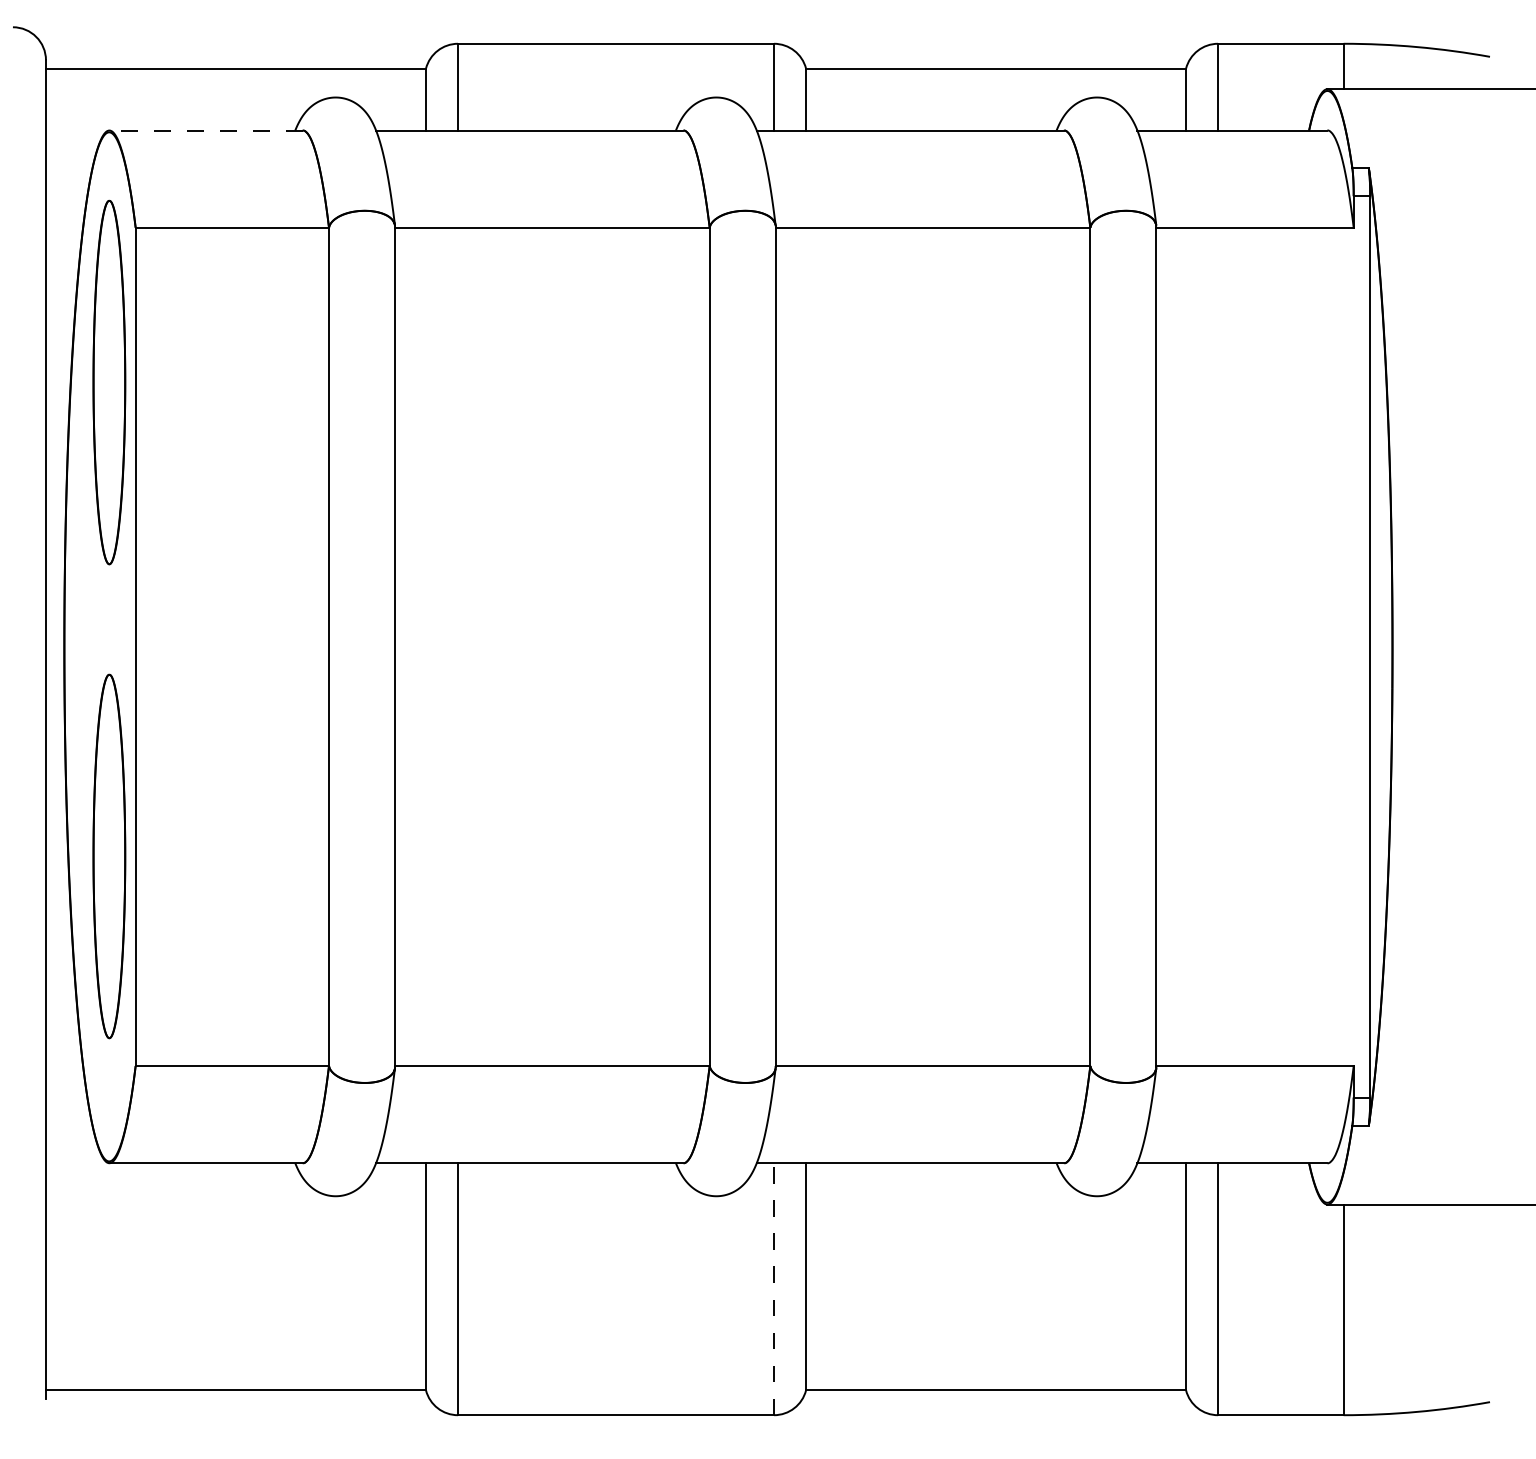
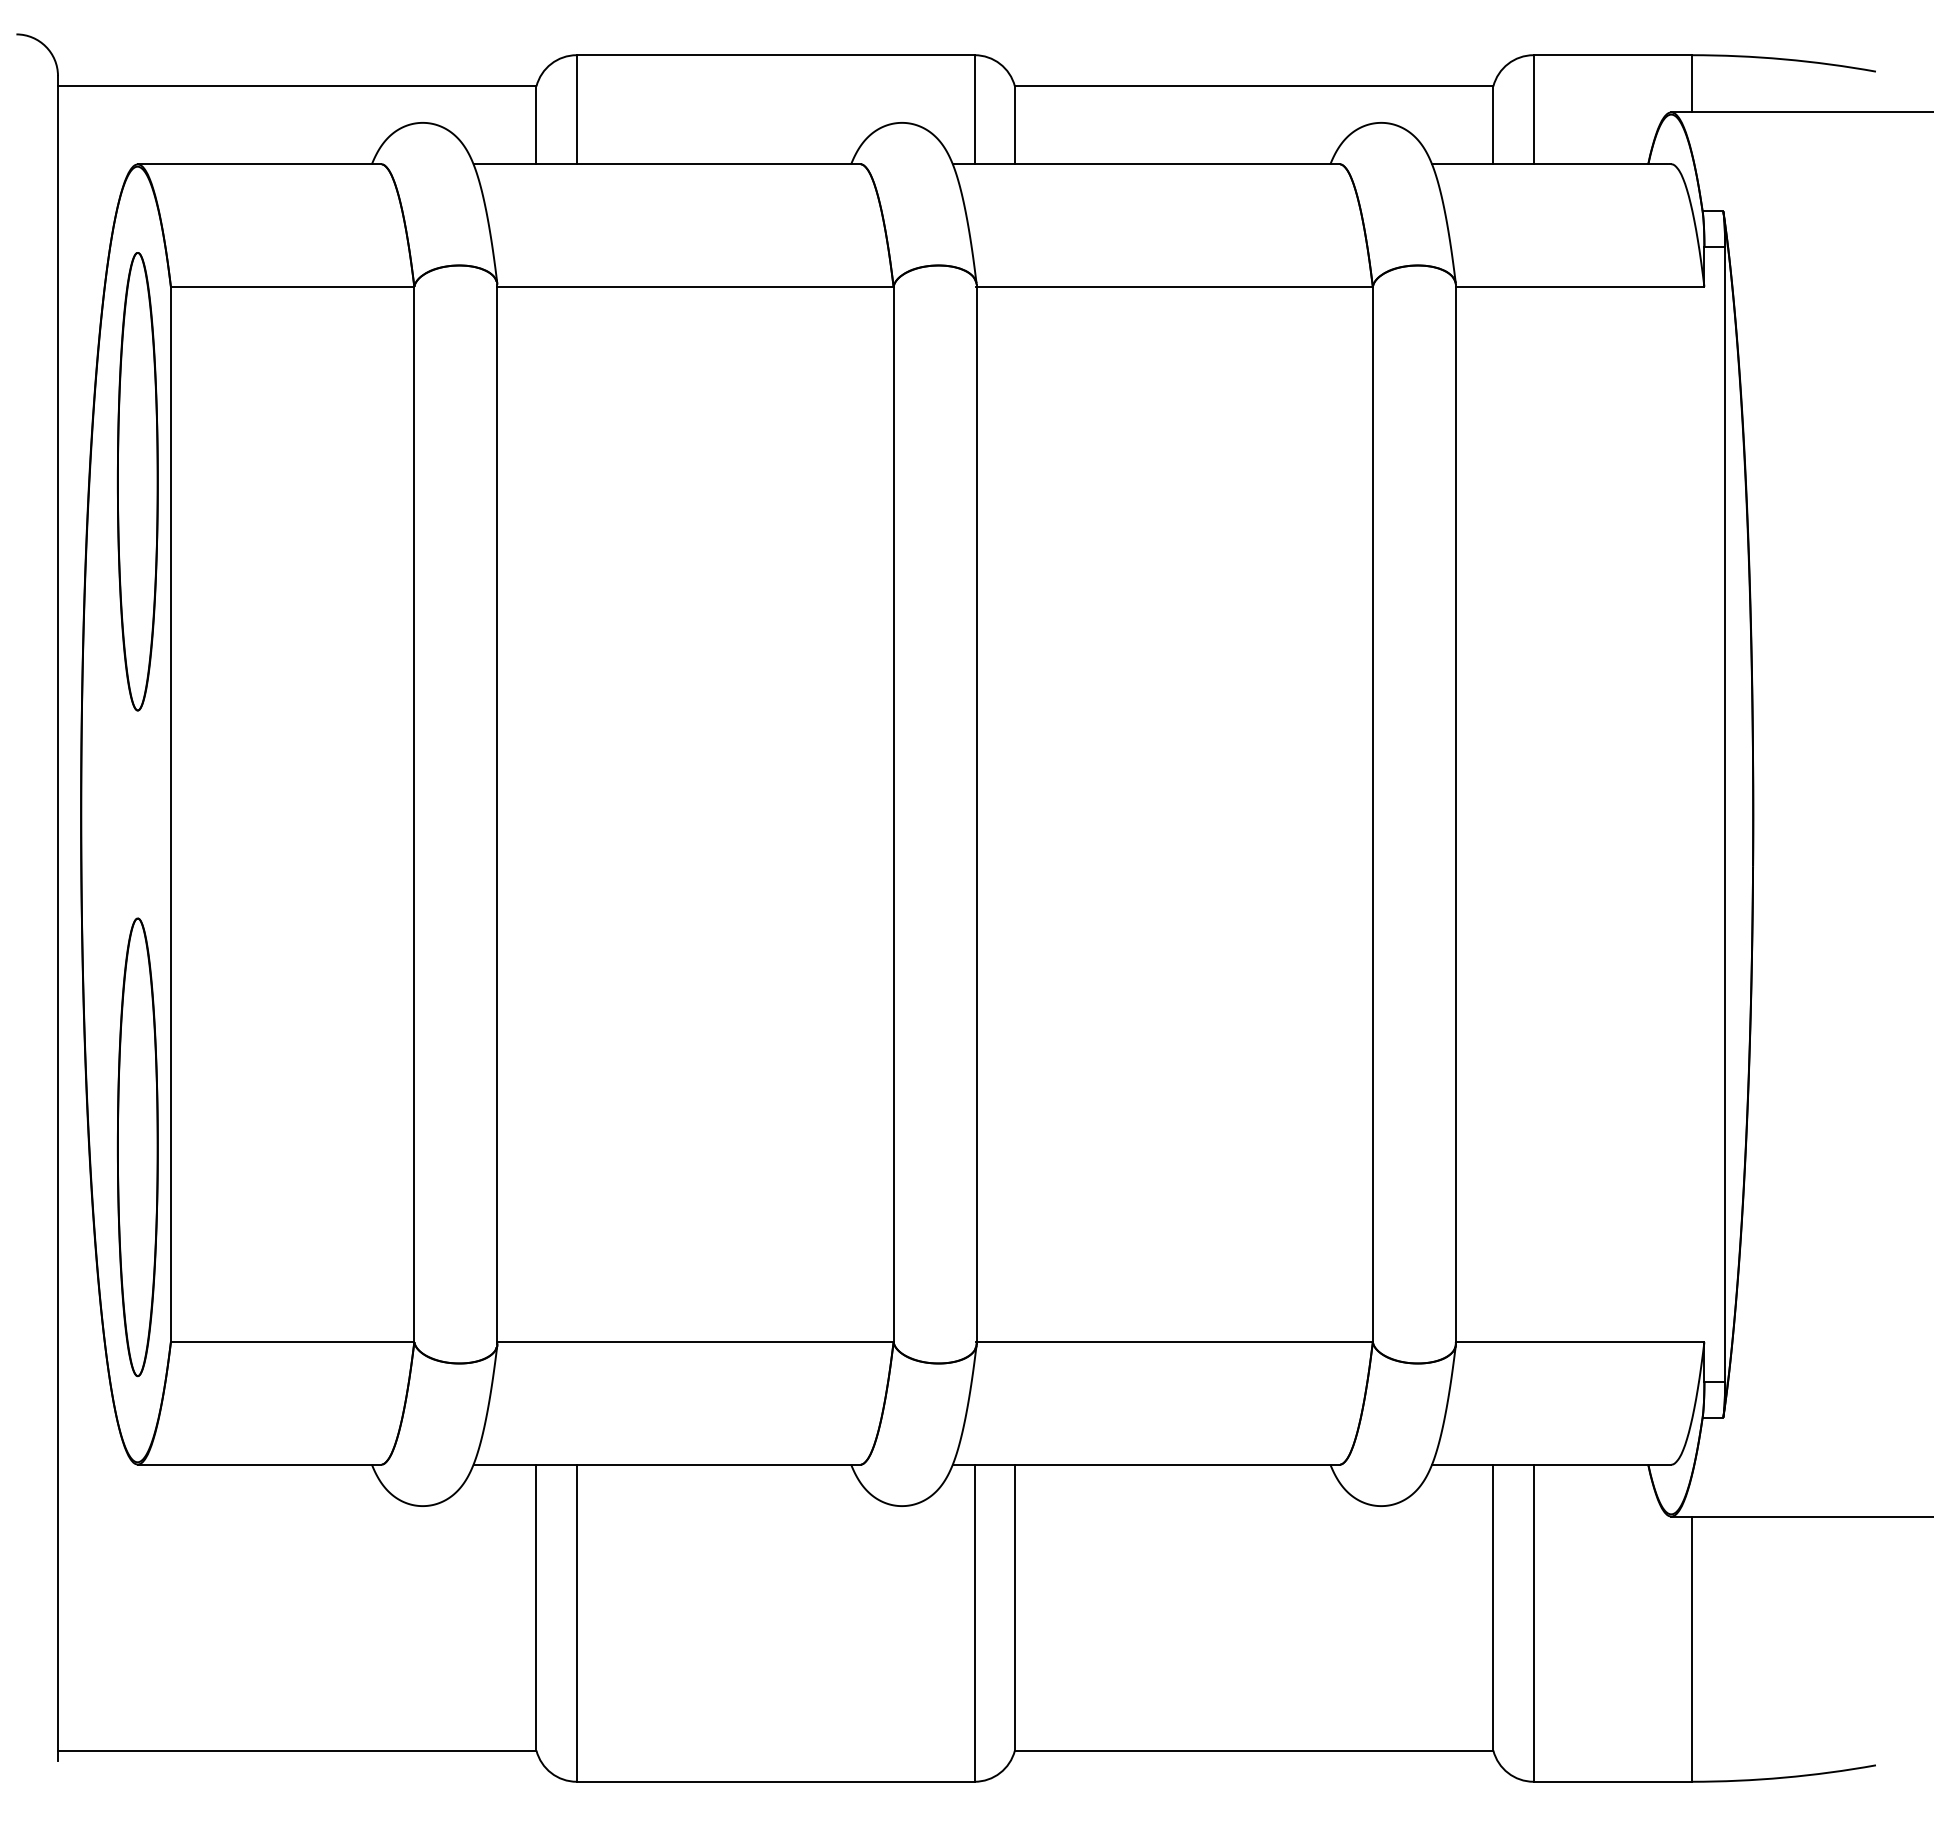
line: (206, 130) -> (259, 164), dashed -> solid
part: (109, 856) -> (137, 1147), moved
line: (773, 1289) -> (974, 1623), dashed -> solid

